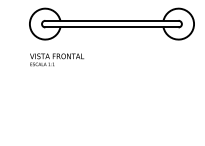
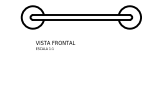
text: (57, 58) -> (55, 44), moved

